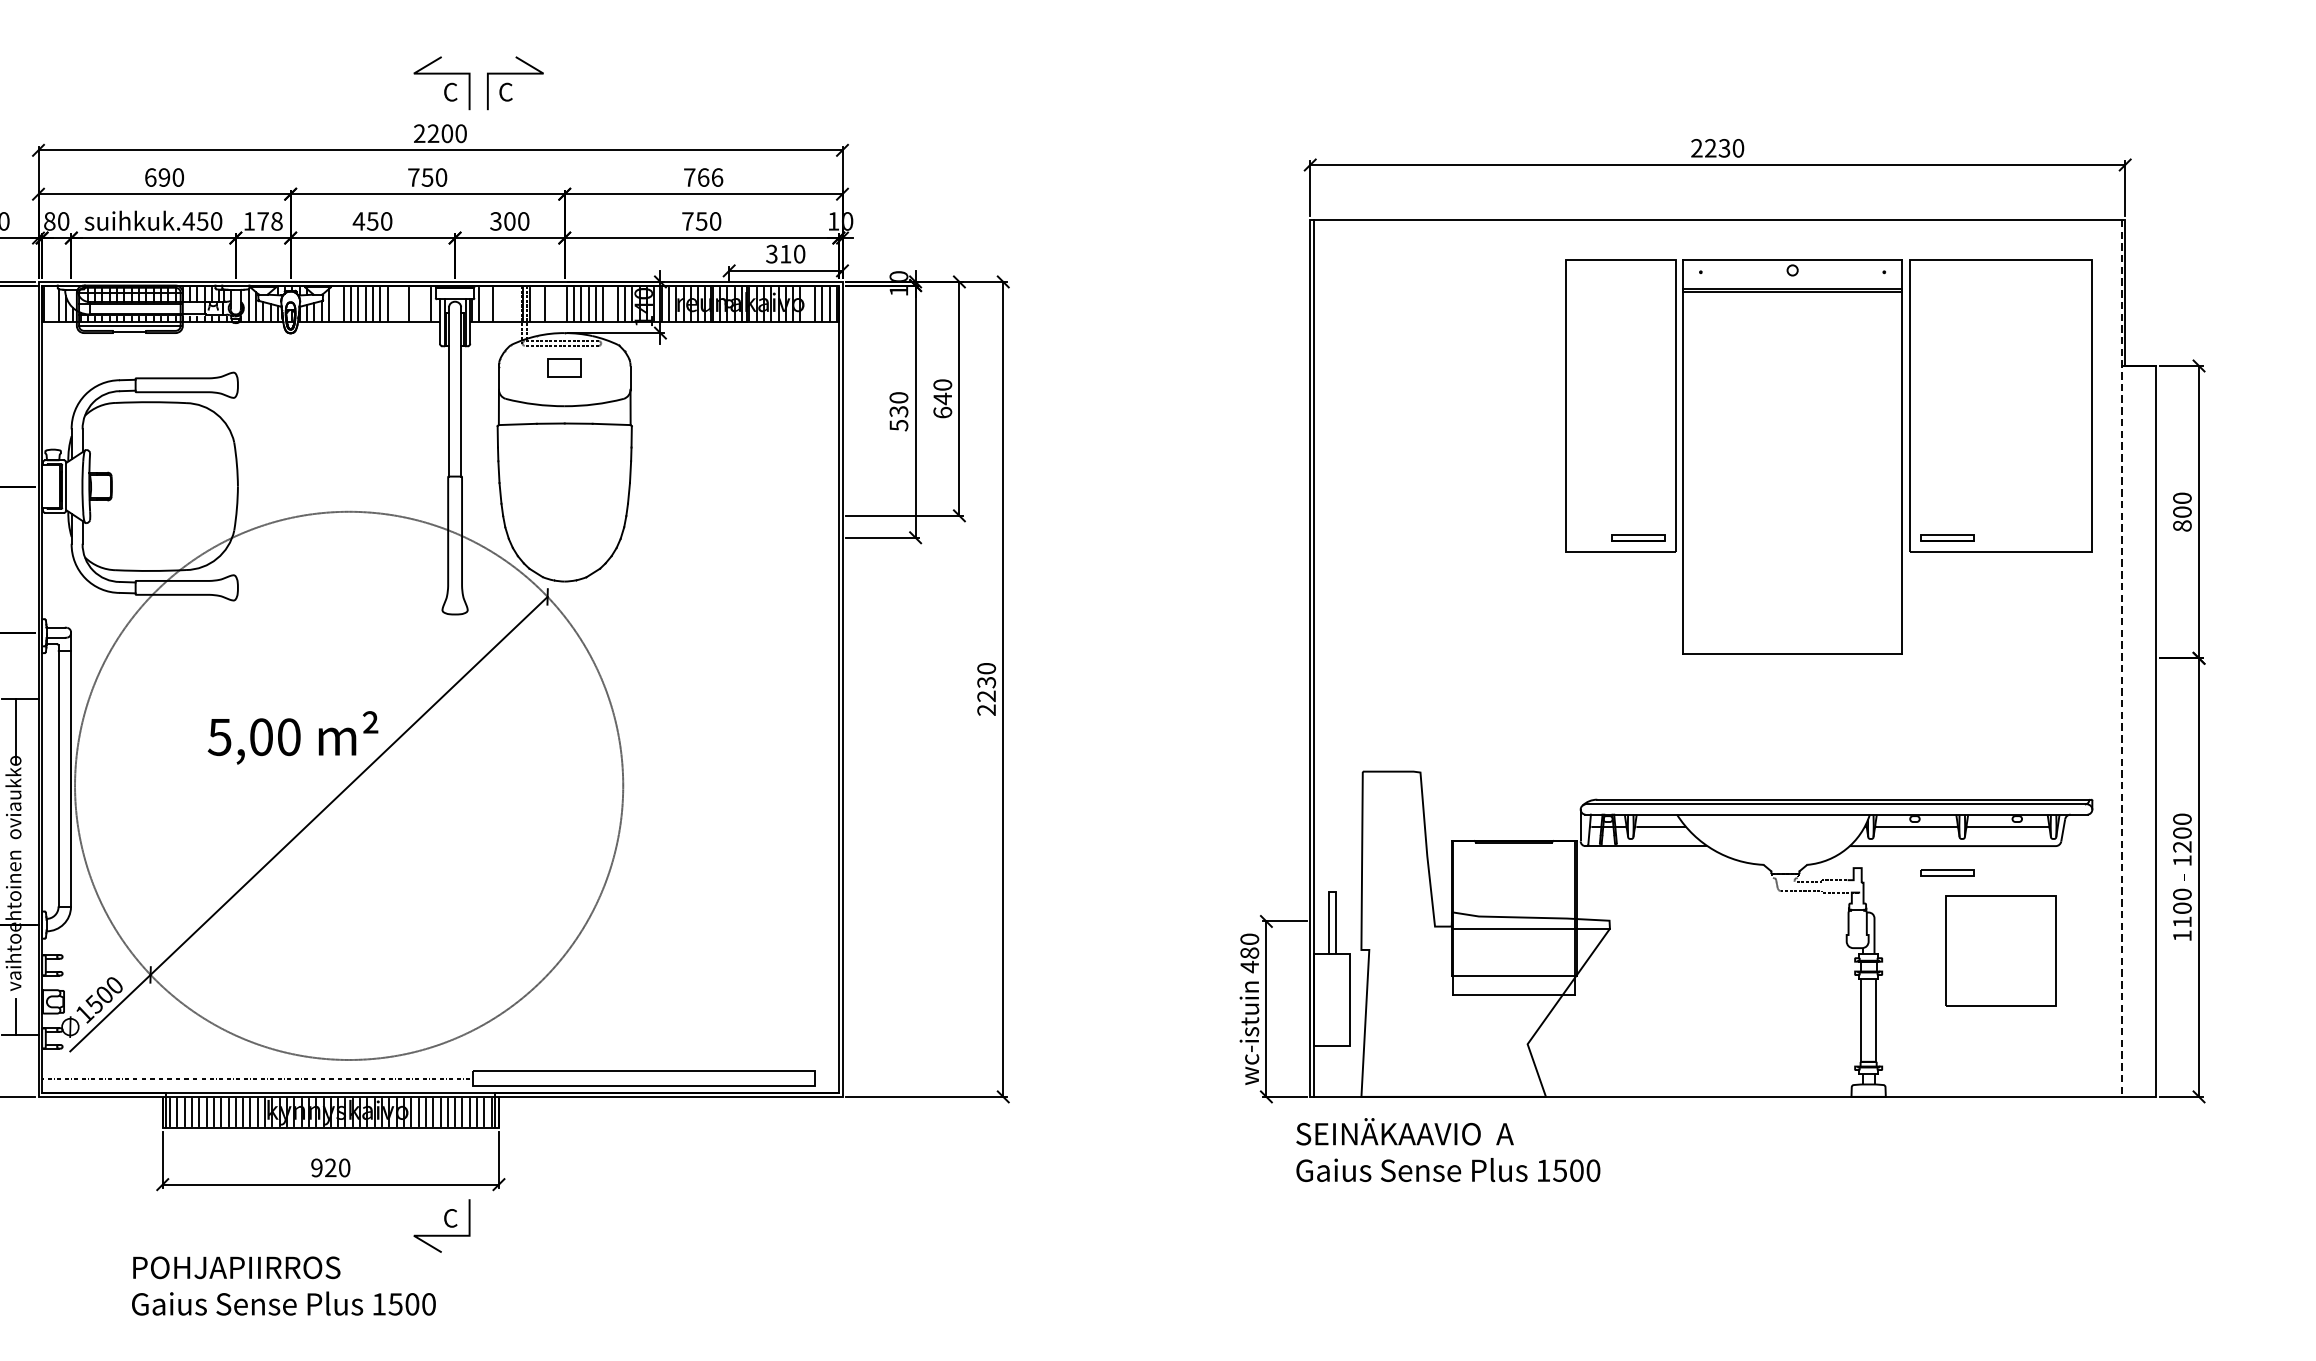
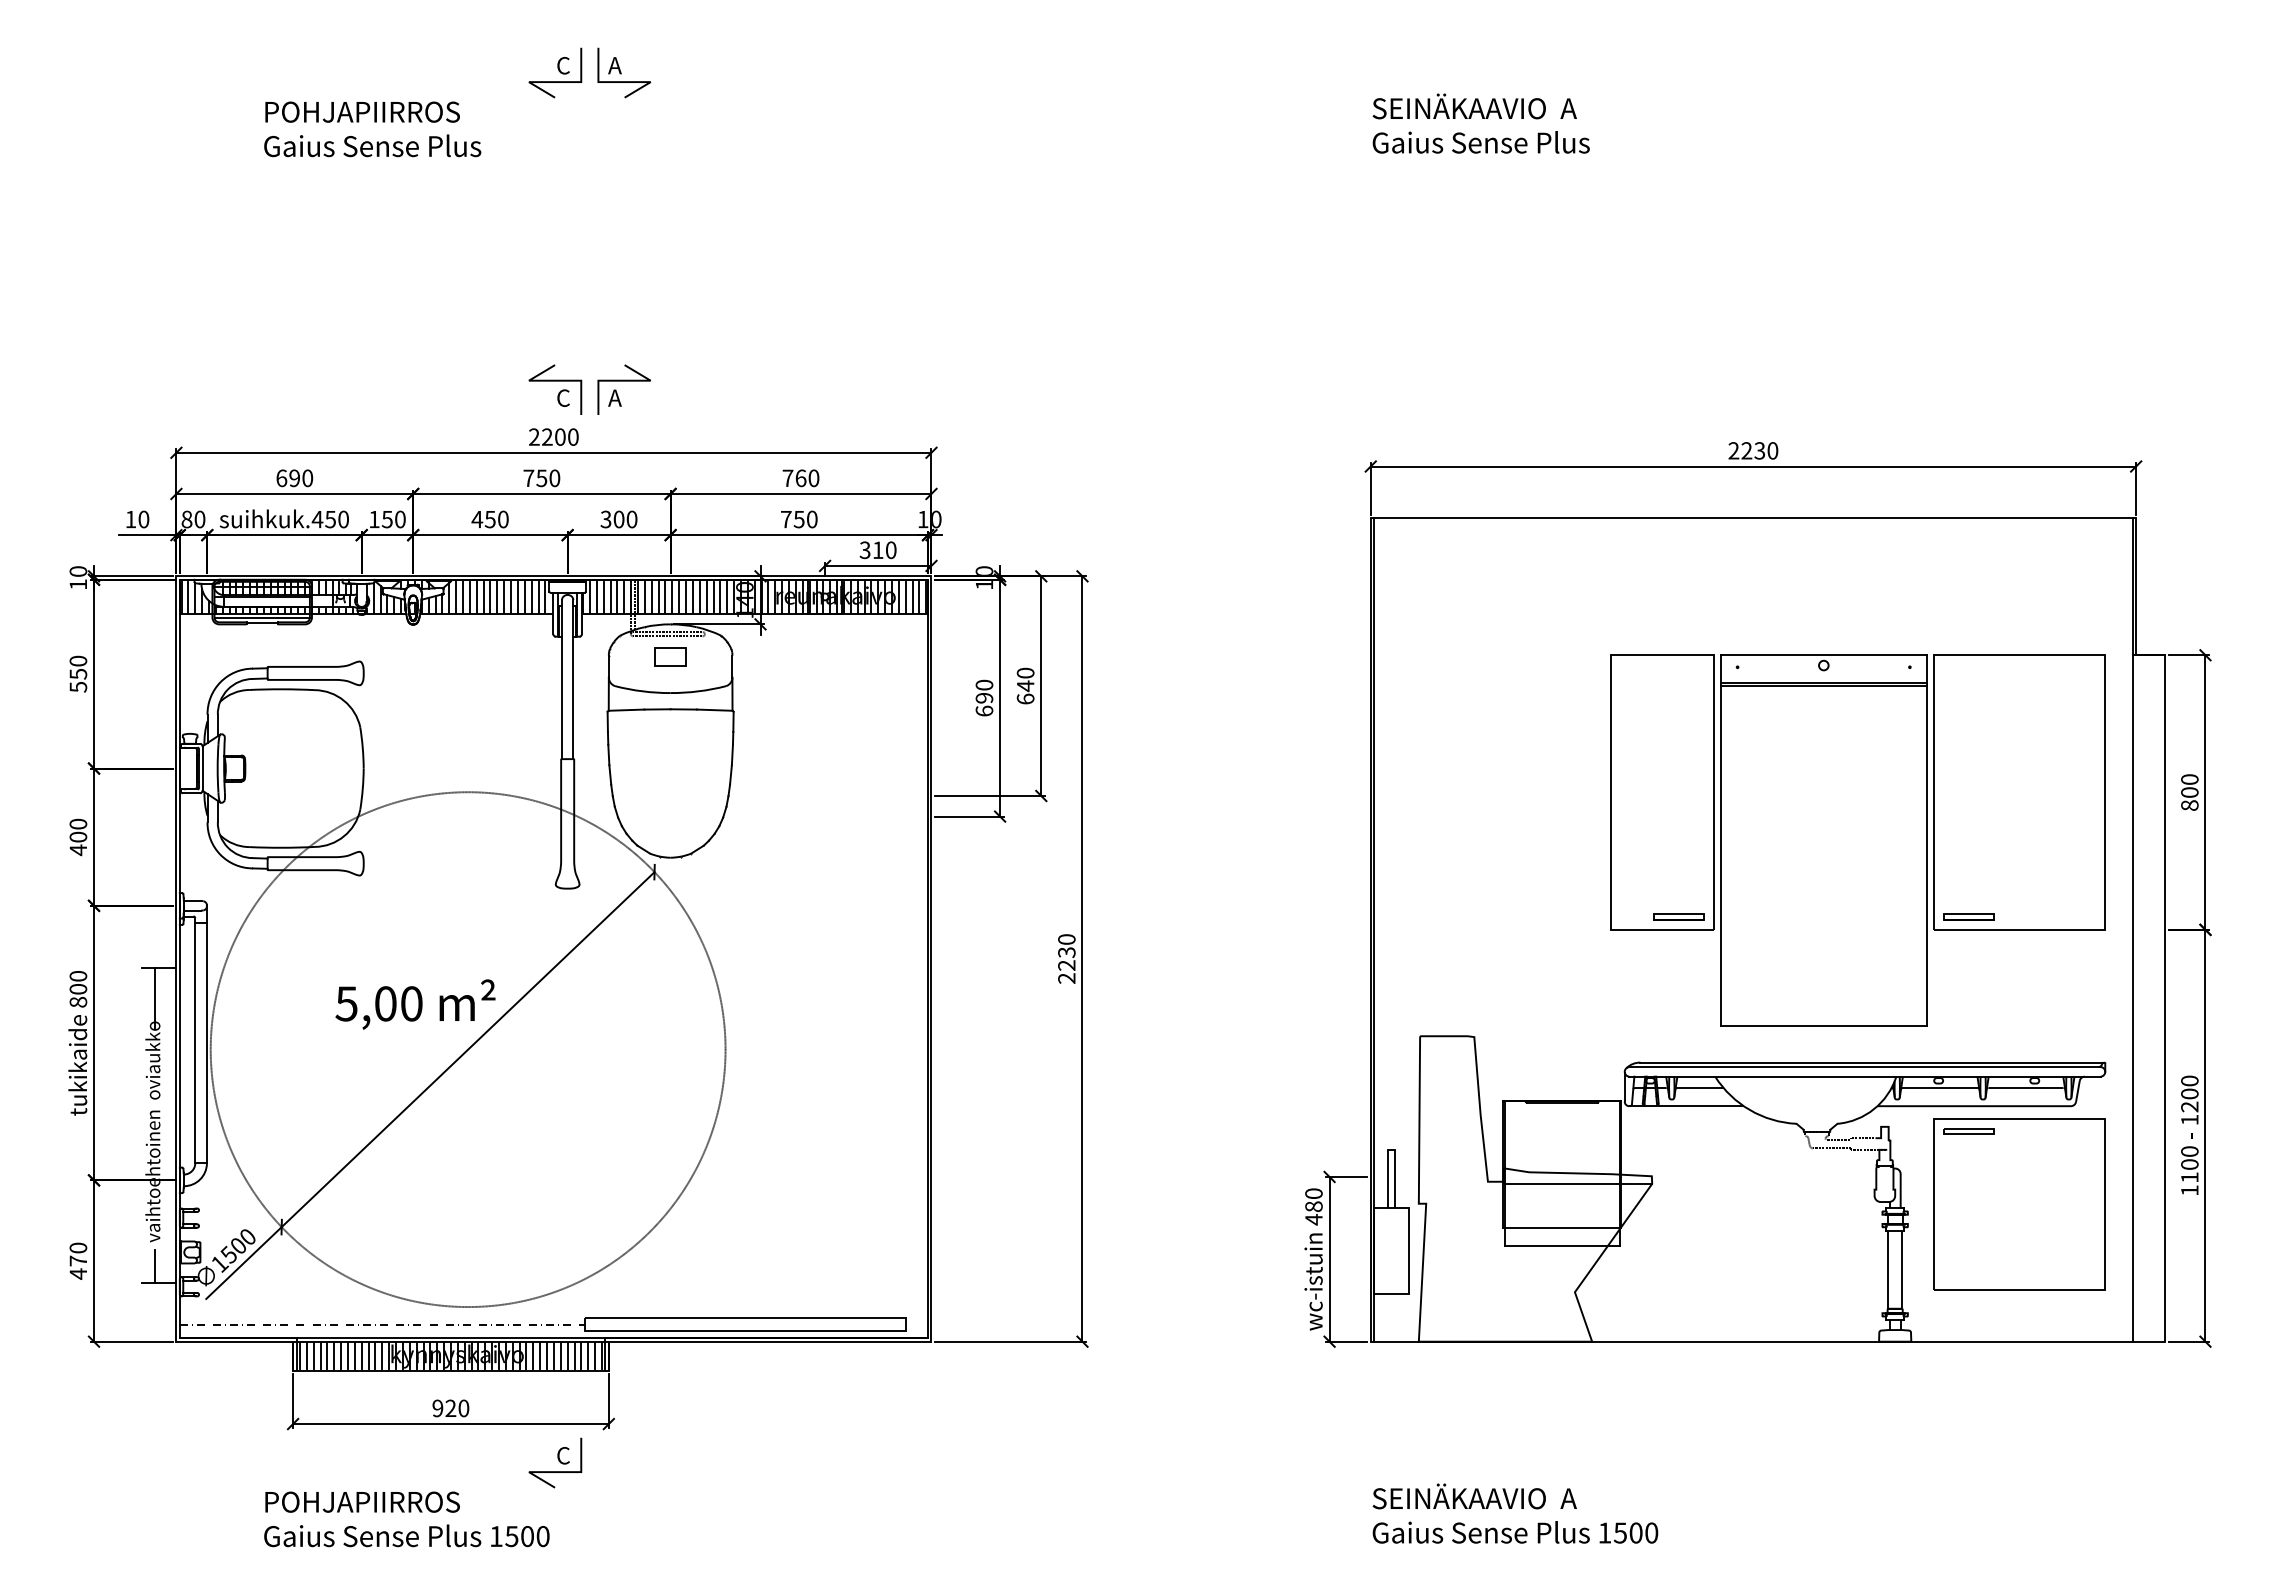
text: (504, 91) -> (614, 397), C -> A
text: (716, 176) -> (813, 477), 766 -> 760
text: (269, 221) -> (393, 519), 178 -> 150
line: (51, 303) -> (188, 596), added
line: (336, 303) -> (456, 596), added
line: (395, 303) -> (511, 596), added
line: (401, 303) -> (517, 596), added
line: (416, 303) -> (531, 596), added
line: (424, 303) -> (538, 596), added
line: (485, 303) -> (596, 596), added
line: (500, 303) -> (610, 596), added
line: (508, 303) -> (617, 596), added
line: (515, 303) -> (624, 596), added
line: (536, 303) -> (644, 596), added
line: (551, 303) -> (658, 596), added
line: (559, 303) -> (665, 596), added
line: (610, 303) -> (713, 596), added
line: (807, 303) -> (898, 596), added
text: (898, 418) -> (984, 704), 530 -> 690
part: (1828, 456) -> (1857, 840), moved
line: (2121, 657) -> (2132, 929), dashed -> solid
part: (2001, 950) -> (2019, 1204), size x1.67
text: (1448, 1149) -> (1515, 1513), moved

